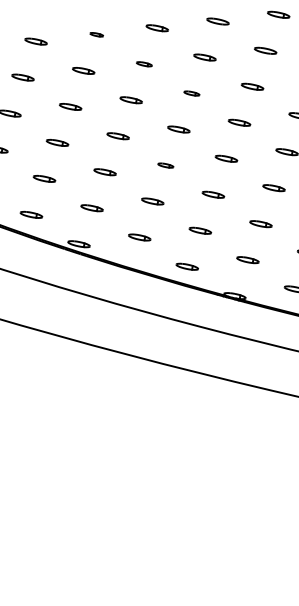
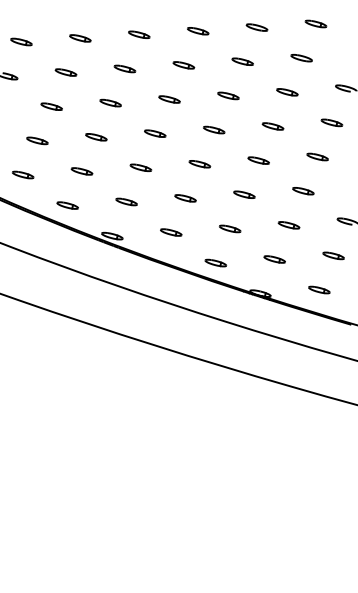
part: (96, 34) -> (139, 34), size x1.67
part: (143, 64) -> (183, 65), size x1.43
part: (191, 93) -> (228, 95), size x1.43
part: (165, 165) -> (199, 164), size x1.43

